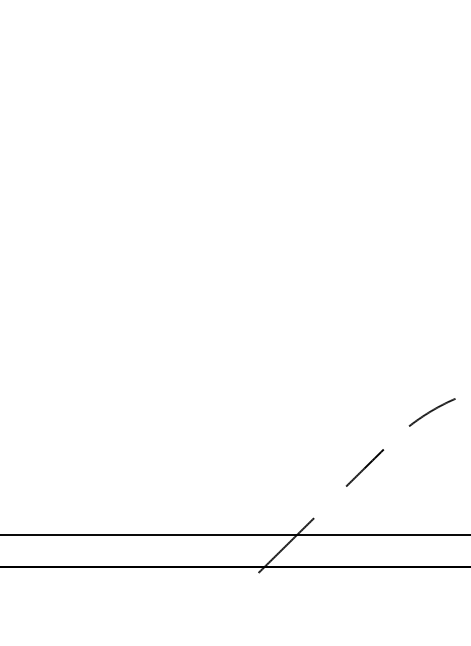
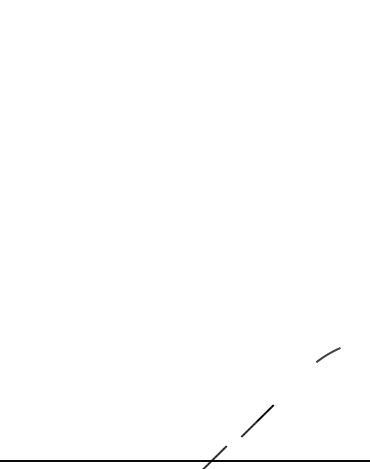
part: (431, 412) -> (327, 355), size x0.6
line: (364, 467) -> (257, 420), moved

